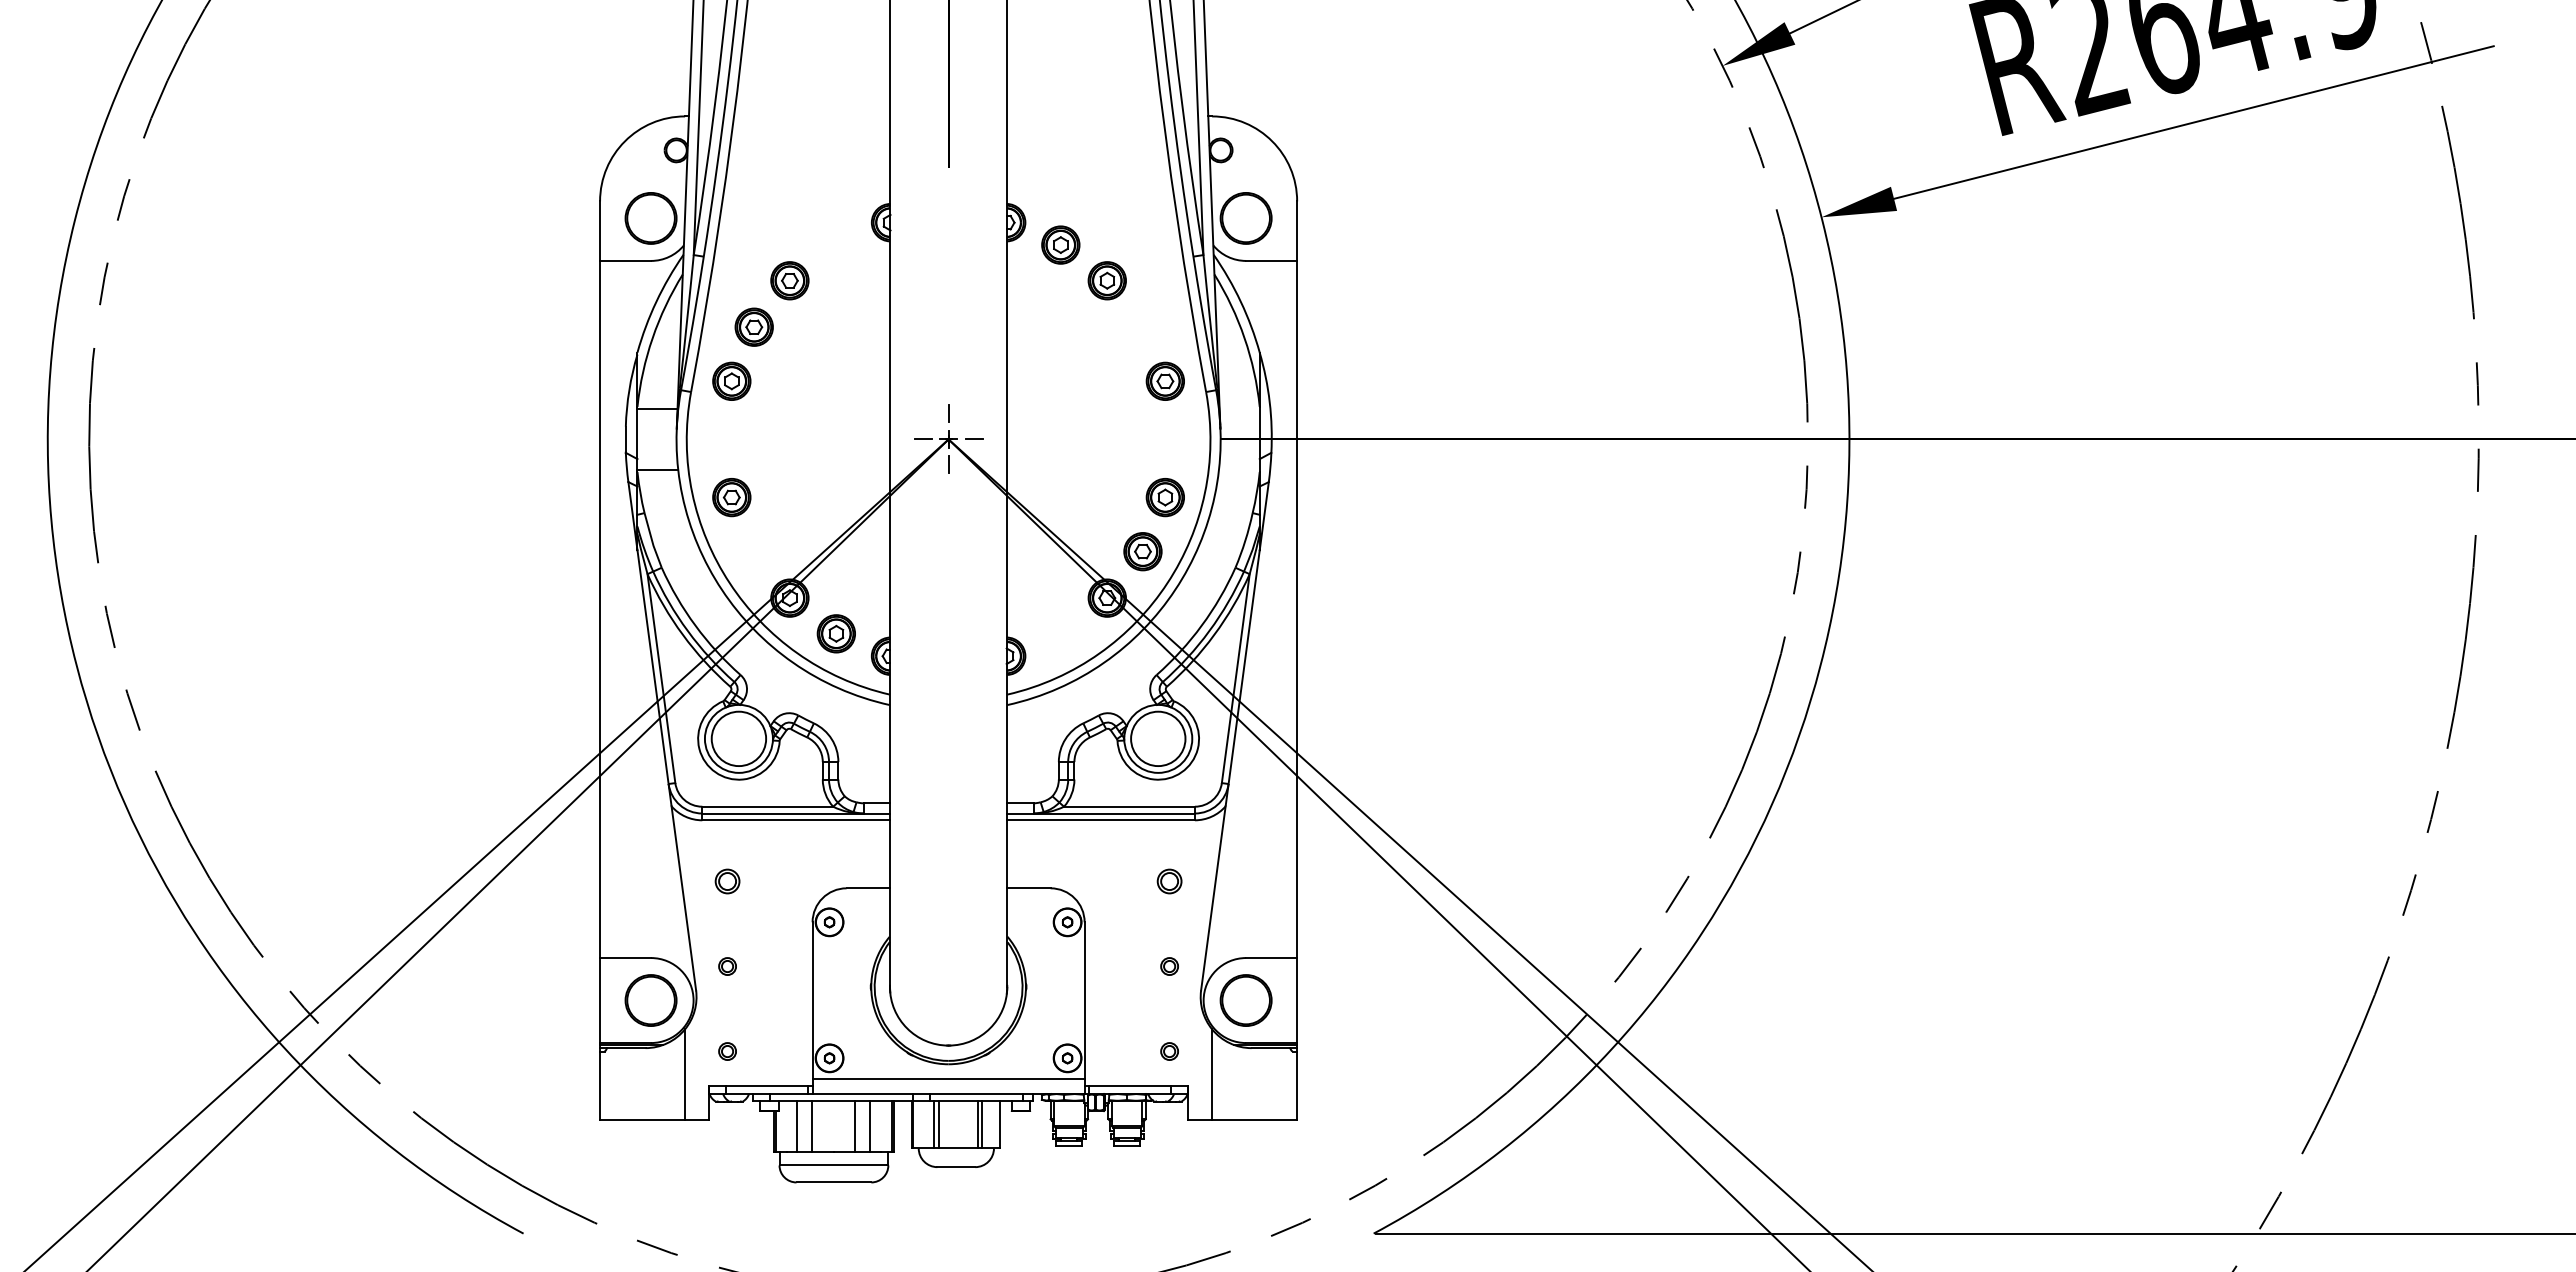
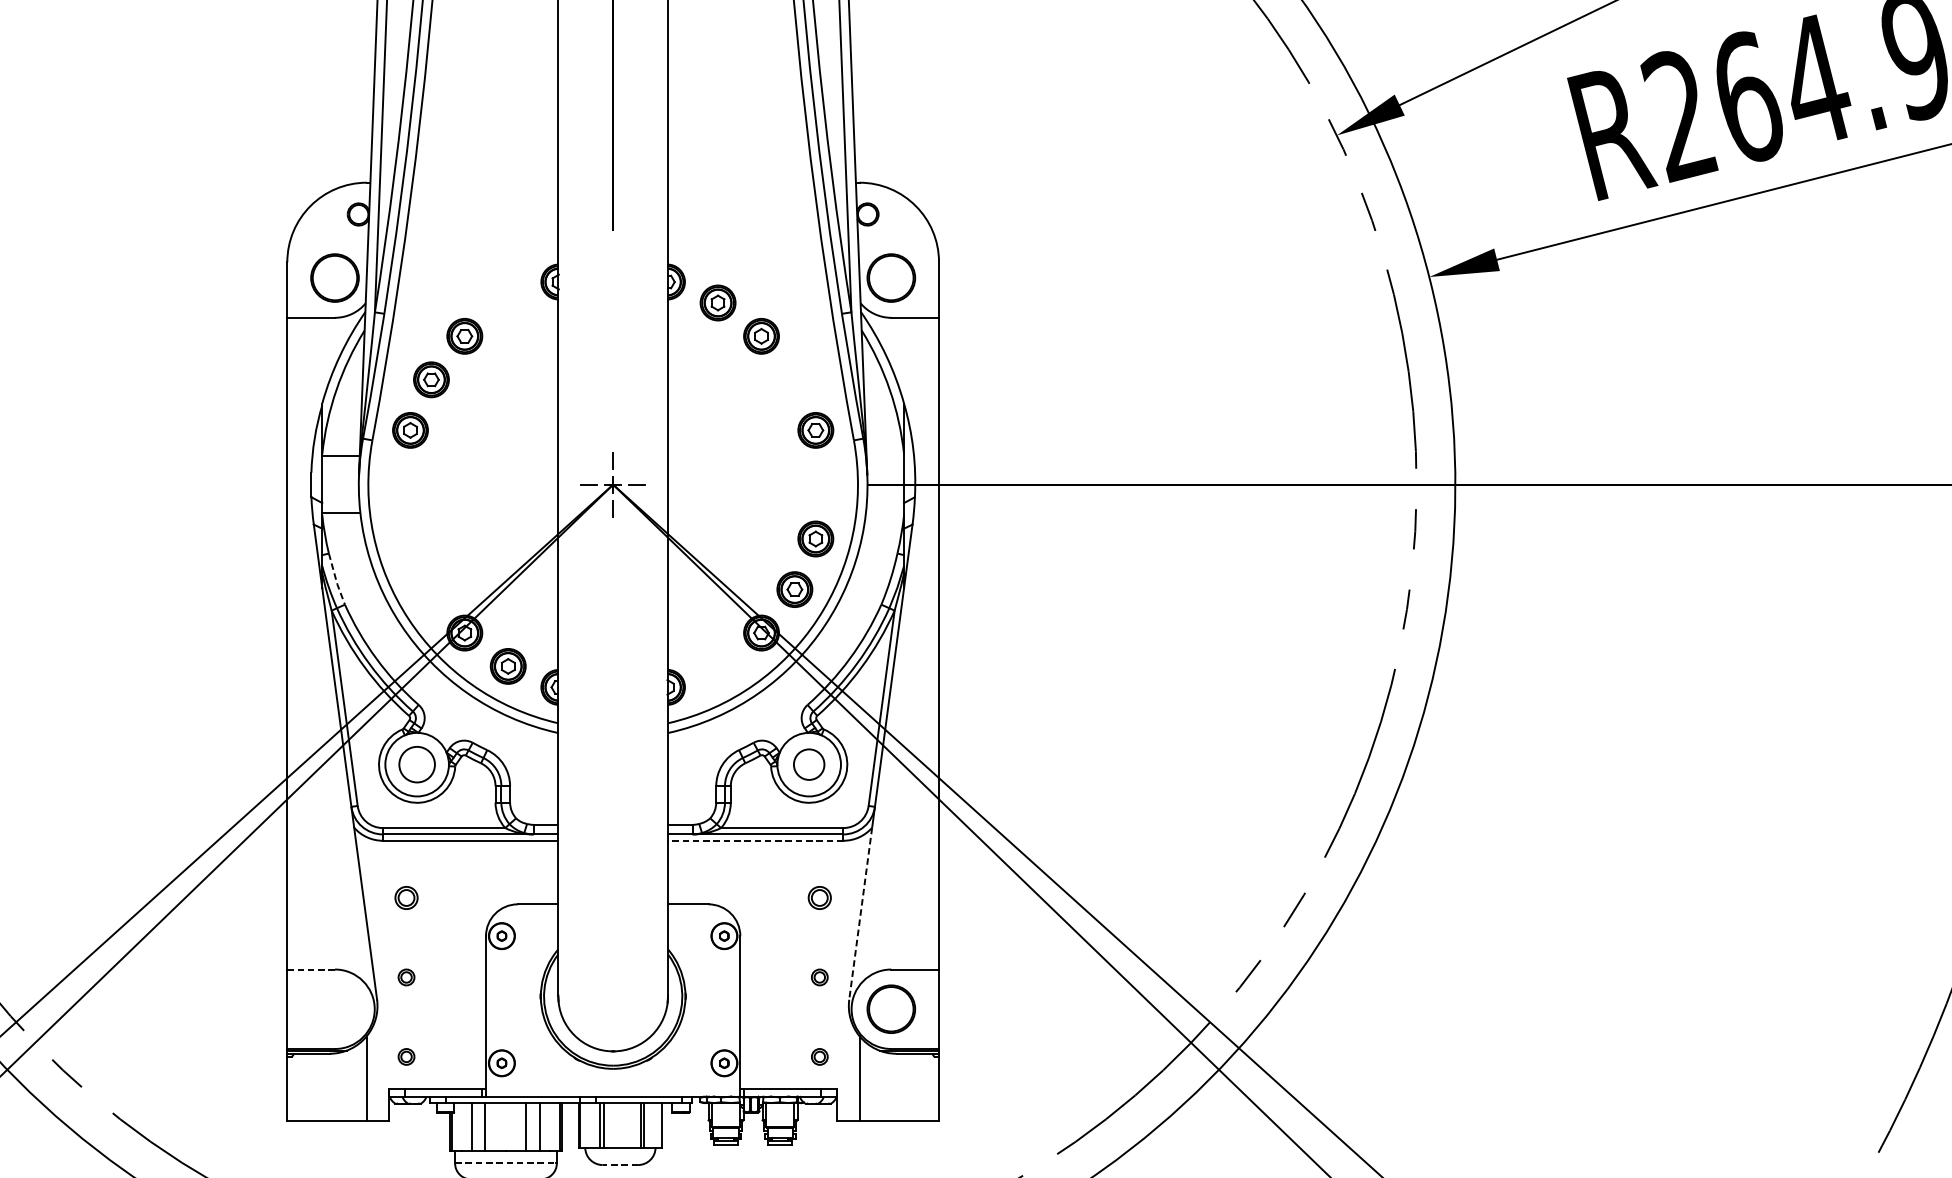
part: (731, 497) -> (410, 538), removed
line: (652, 541) -> (336, 580), solid -> dashed
circle: (738, 738) -> (416, 764), size x0.7
circle: (1158, 738) -> (809, 764), size x0.6
line: (1101, 820) -> (756, 840), solid -> dashed
line: (1213, 898) -> (860, 913), solid -> dashed
line: (625, 958) -> (311, 969), solid -> dashed
circle: (650, 1000) -> (334, 1009), removed
line: (948, 1078) -> (613, 1082), removed
line: (833, 1165) -> (505, 1163), solid -> dashed
line: (956, 1167) -> (620, 1165), solid -> dashed

